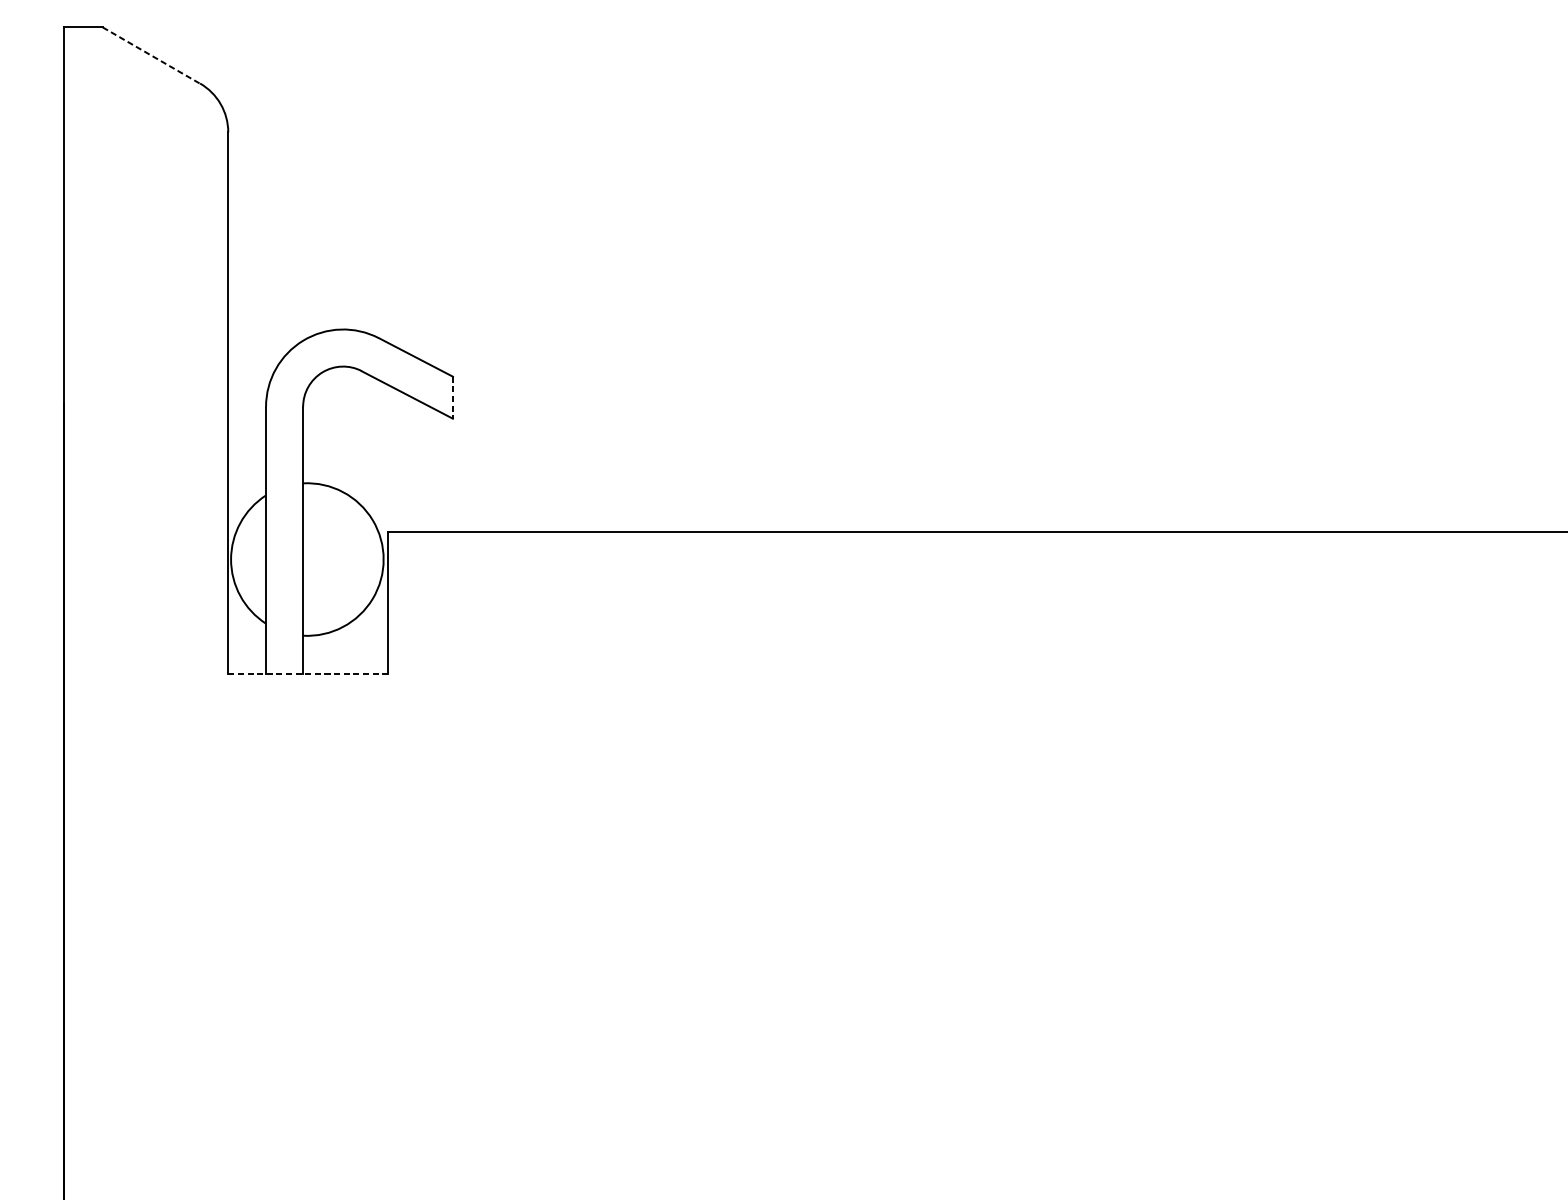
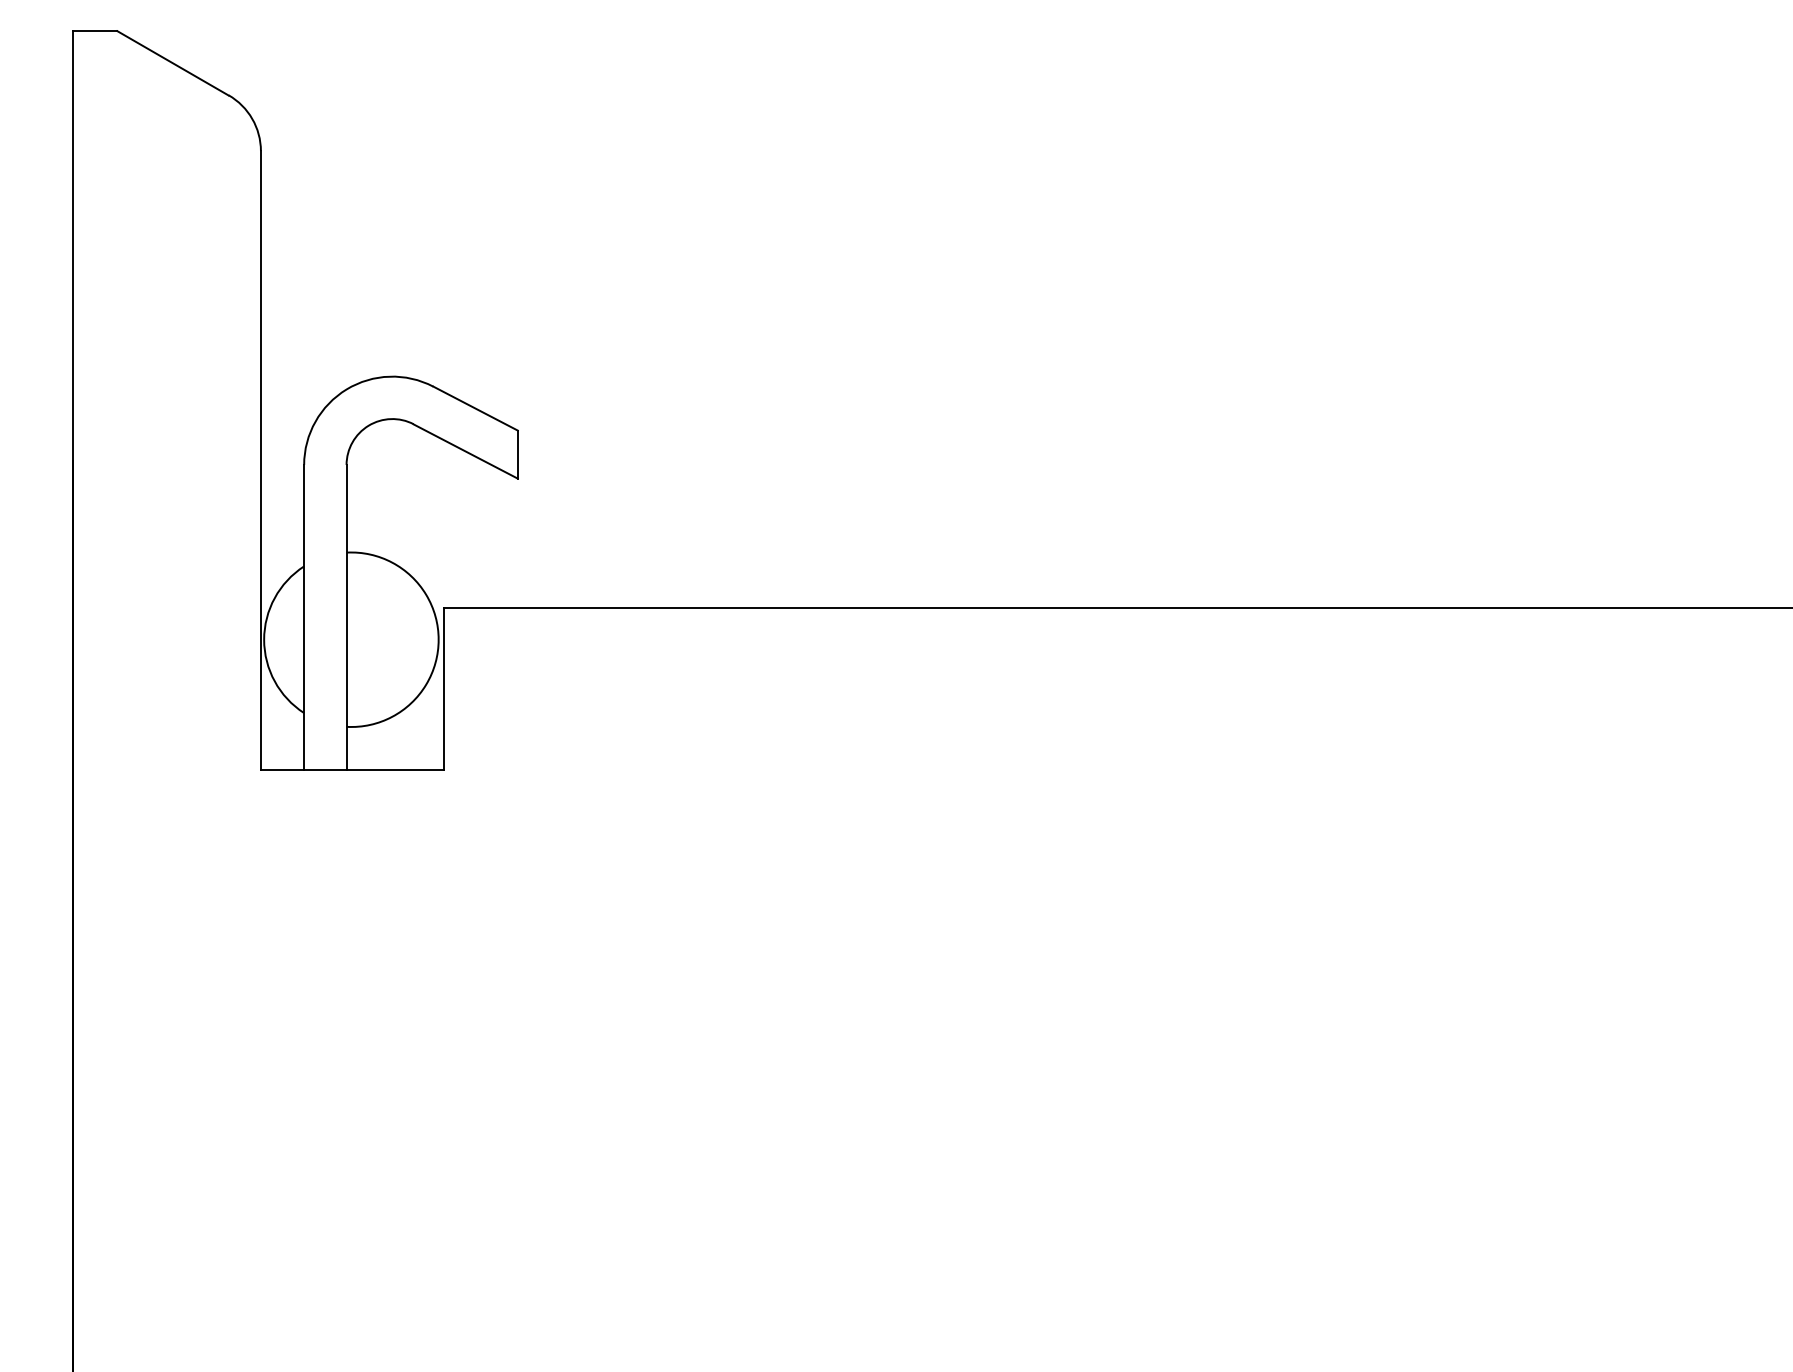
line: (151, 55) -> (173, 63), dashed -> solid
line: (452, 398) -> (517, 455), dashed -> solid
line: (308, 673) -> (352, 770), dashed -> solid

